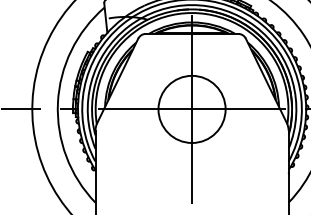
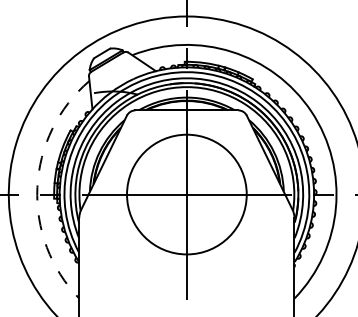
arc: (58, 103) -> (37, 187), solid -> dashed
circle: (191, 109) -> (186, 194), size x1.6

